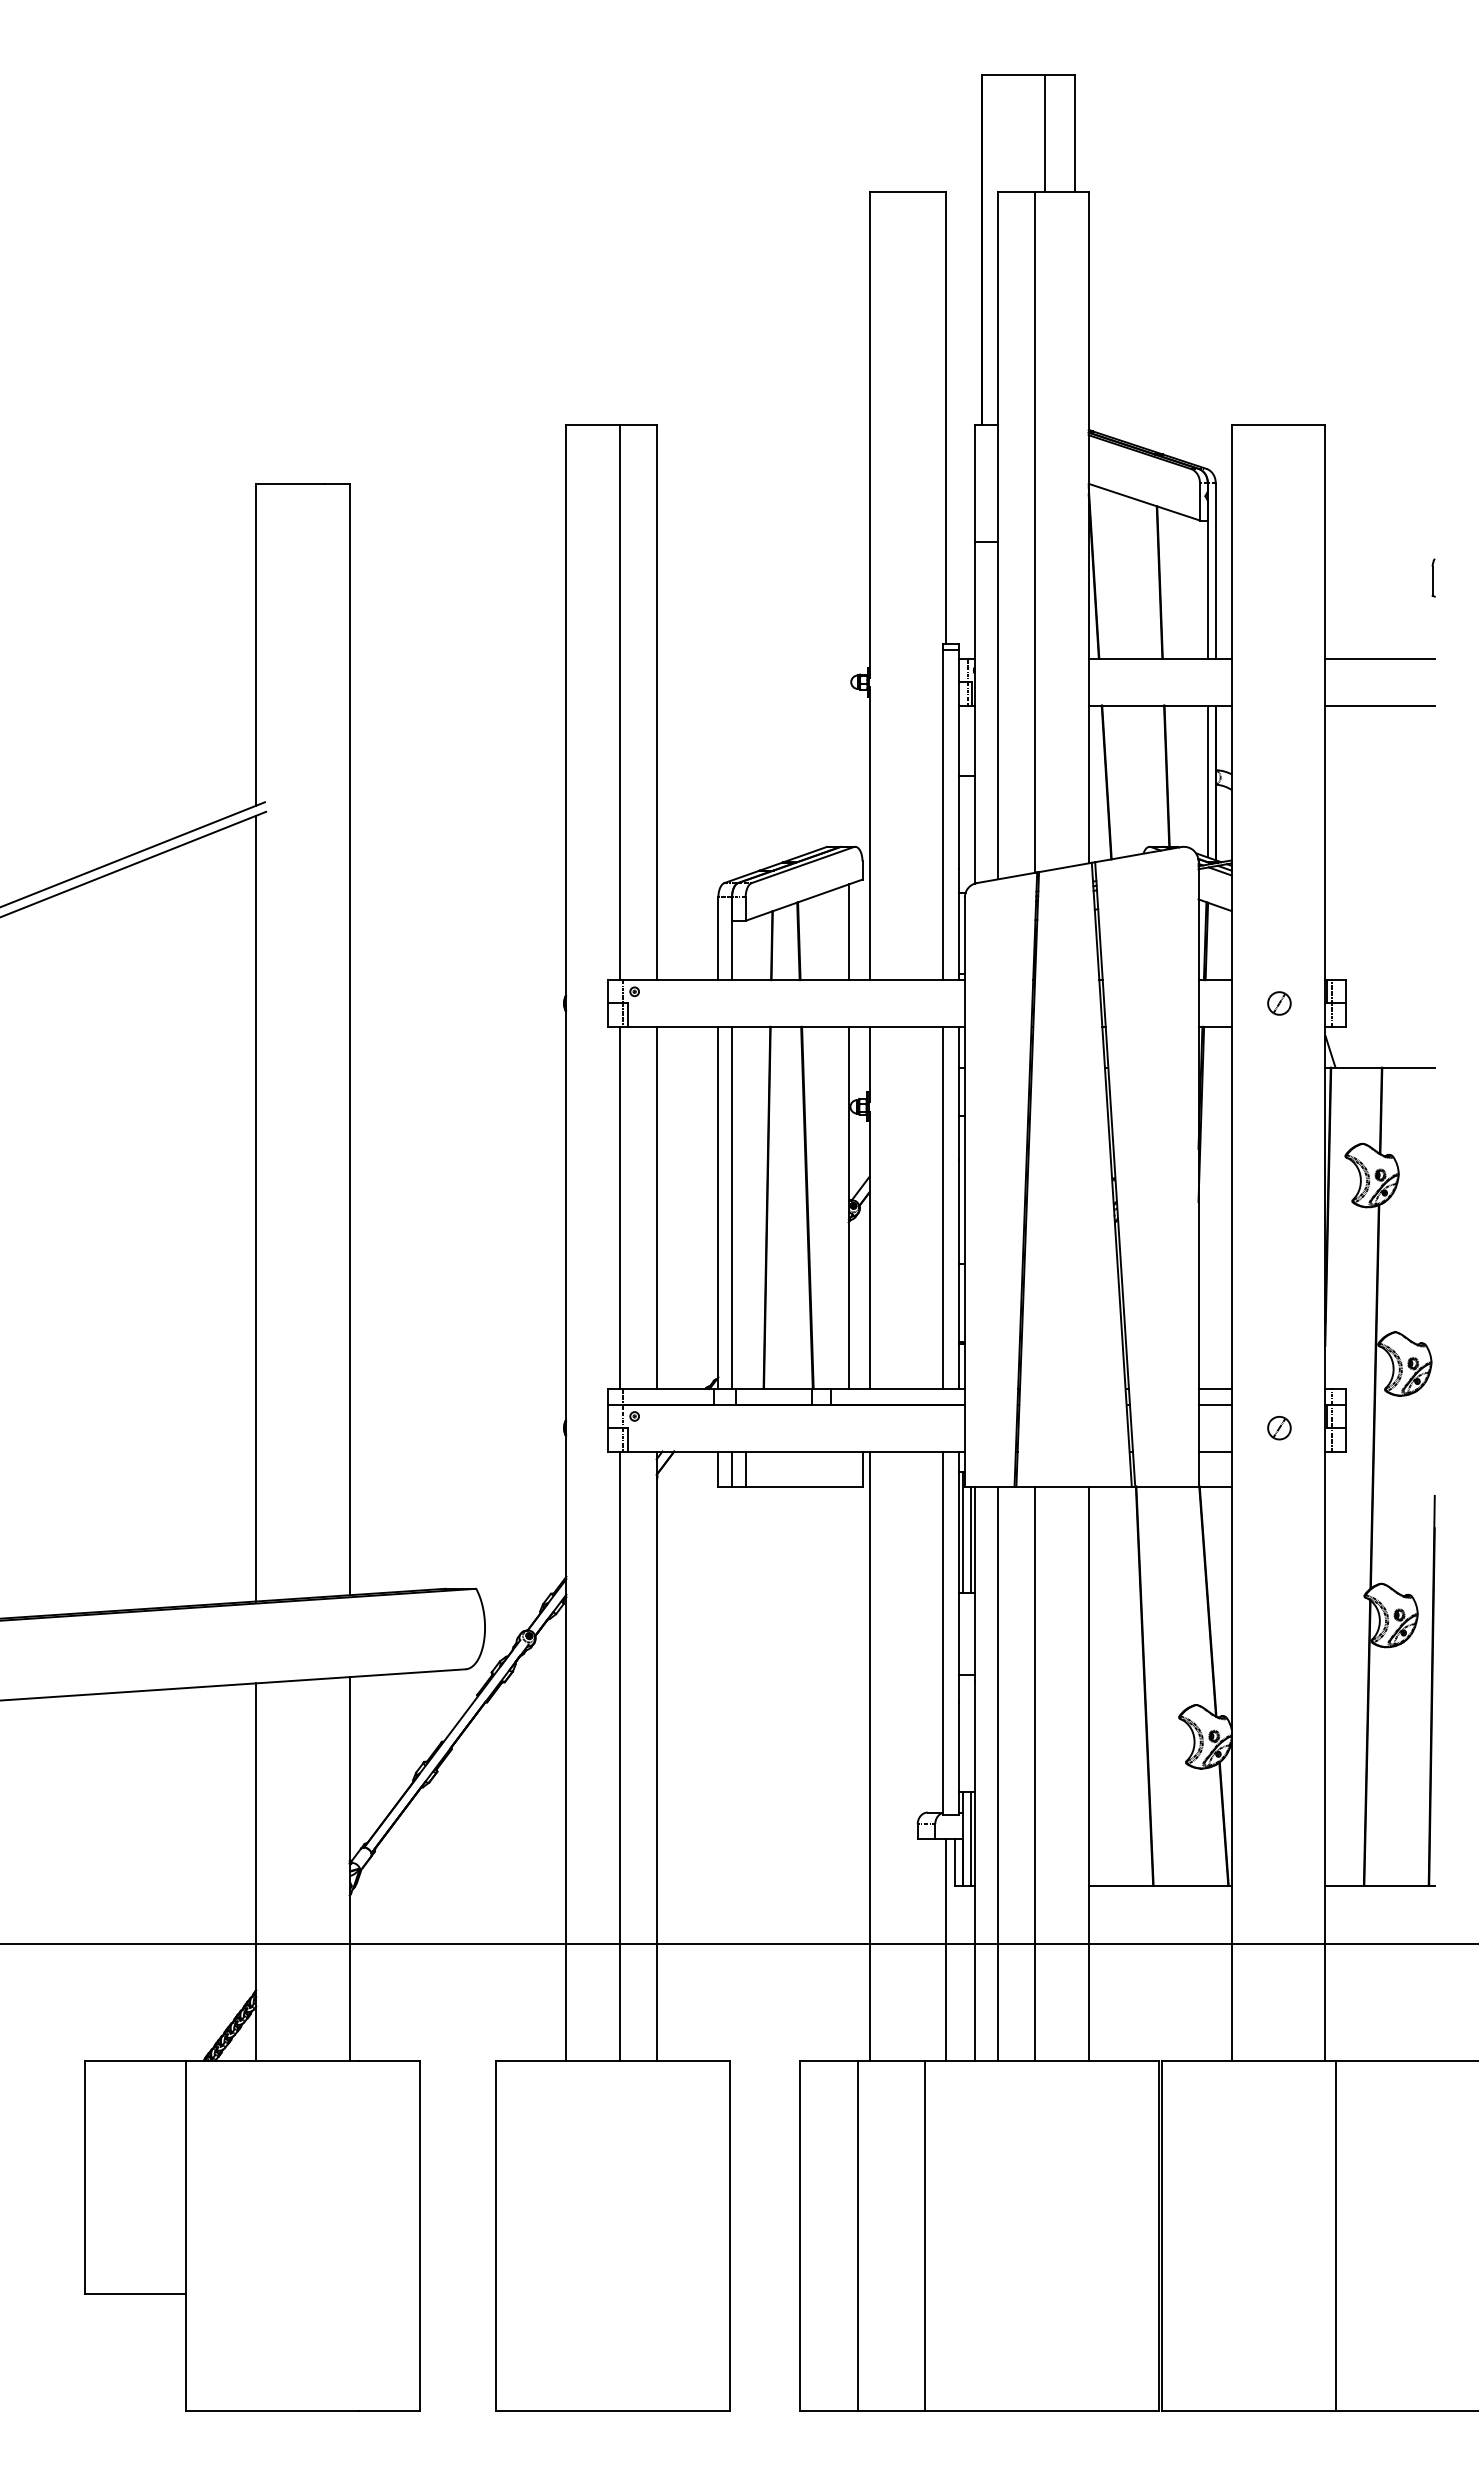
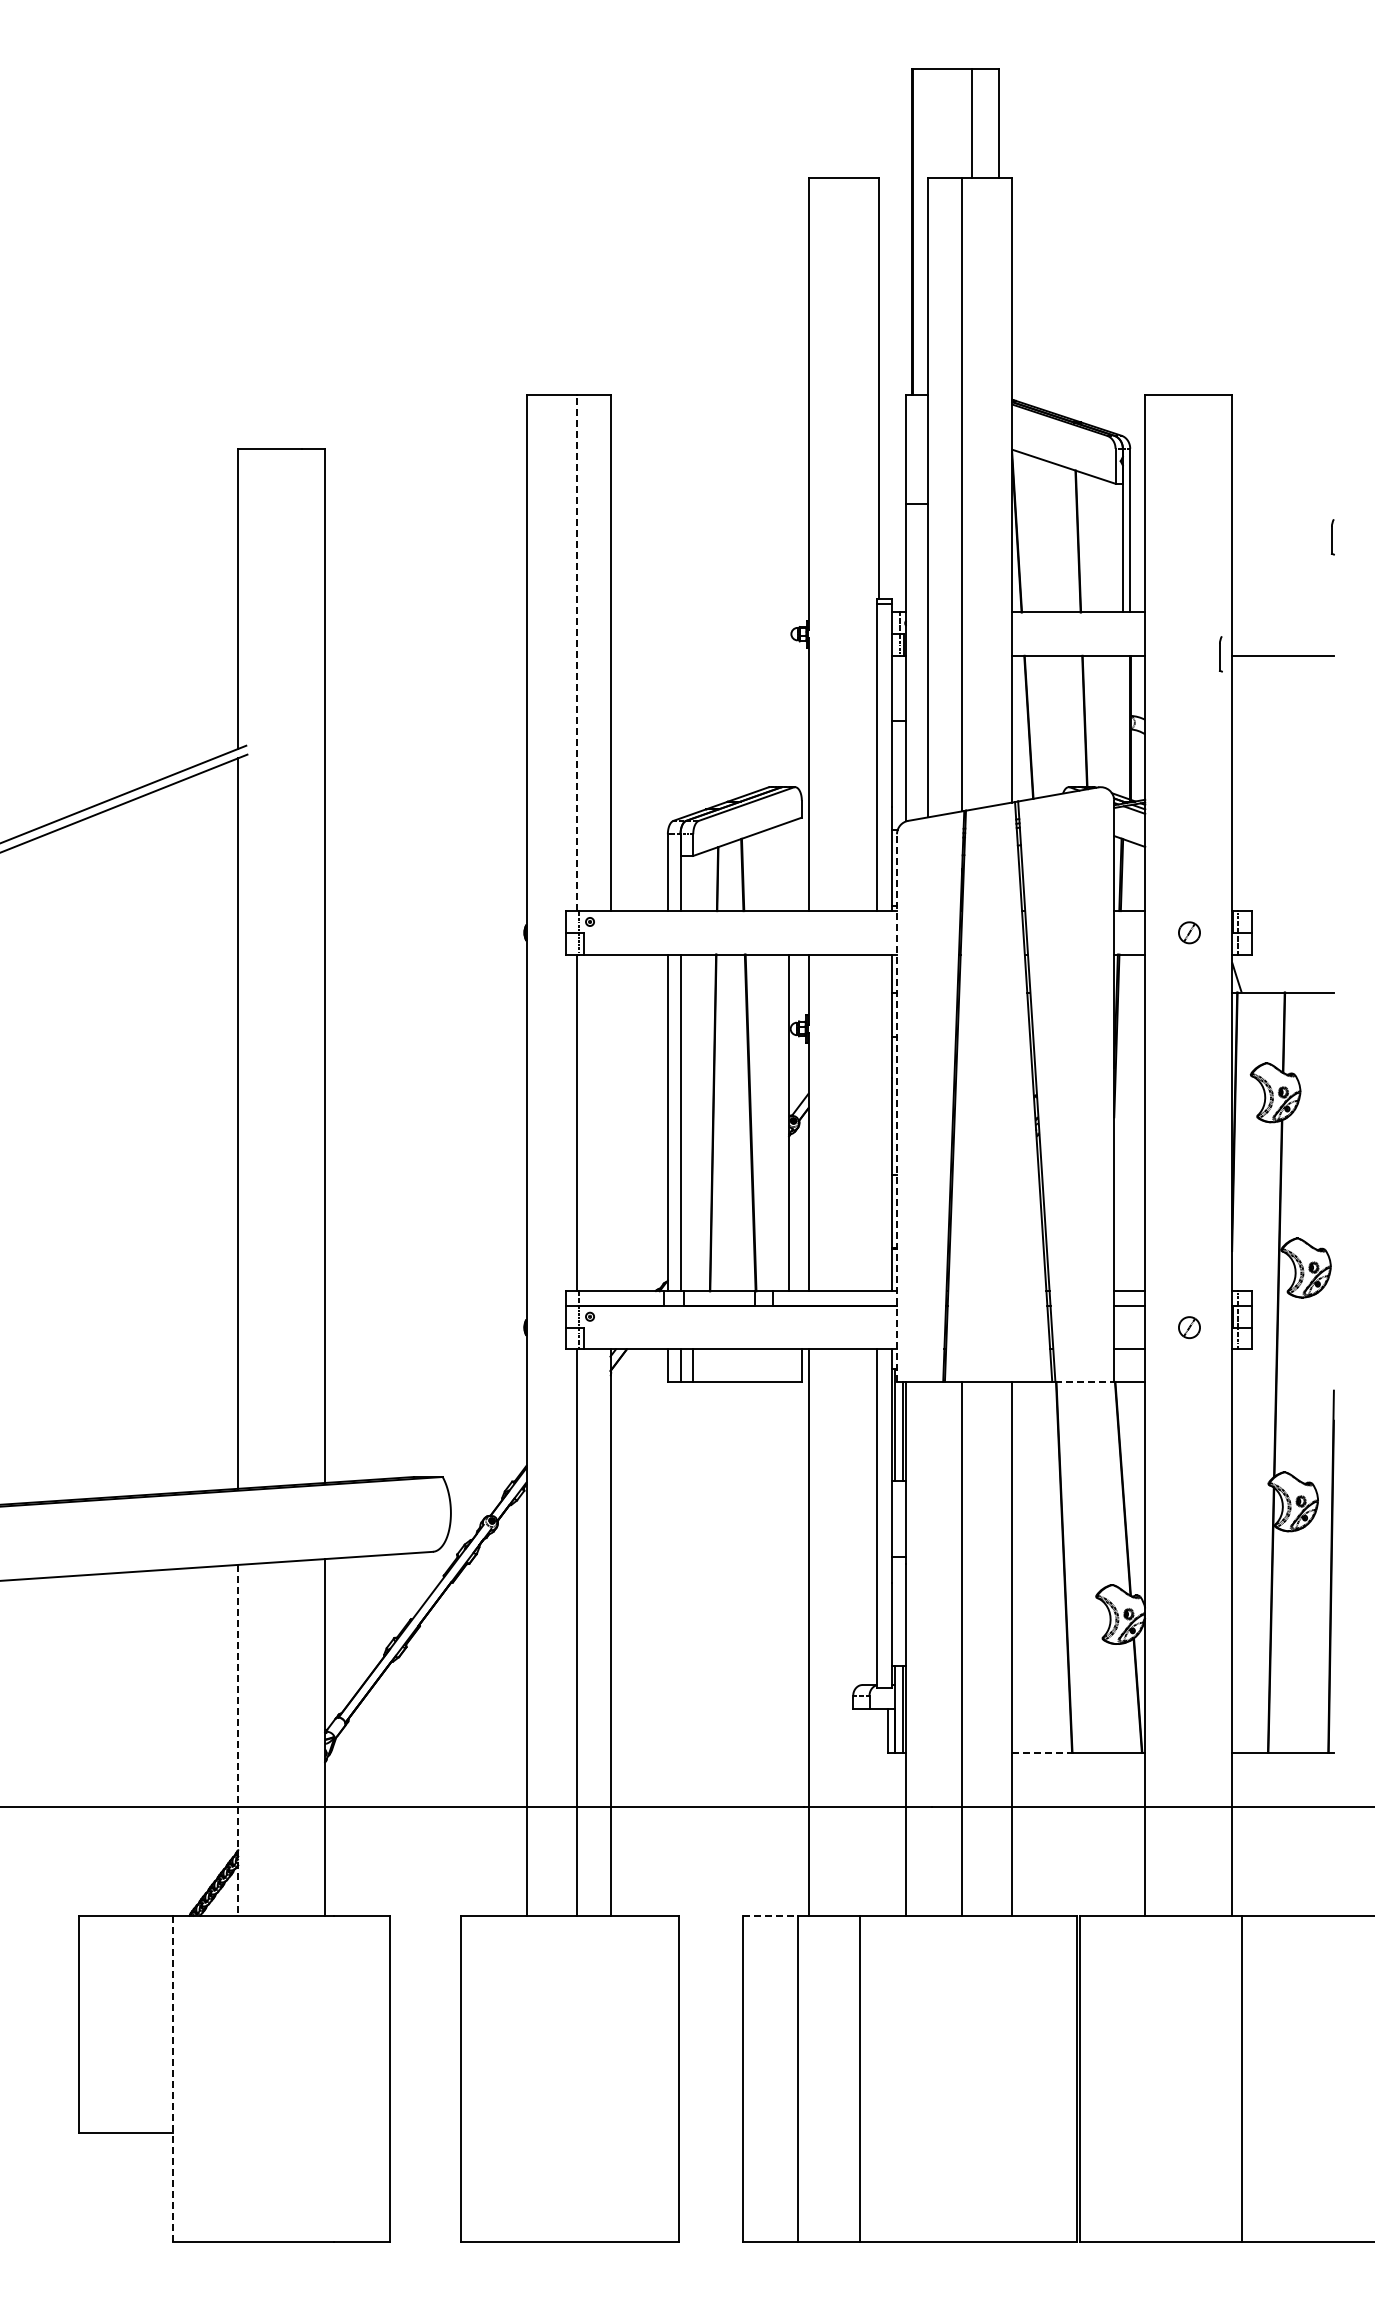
line: (1379, 658) -> (1282, 612), removed
line: (620, 703) -> (576, 653), solid -> dashed
part: (1312, 704) -> (1220, 654), added
line: (1207, 781) -> (1122, 726), removed
line: (849, 932) -> (789, 866), removed
line: (965, 1192) -> (897, 1108), solid -> dashed
line: (656, 1207) -> (610, 1122), removed
line: (942, 1207) -> (876, 1122), removed
line: (1167, 1486) -> (1085, 1381), solid -> dashed
line: (998, 1773) -> (928, 1648), removed
line: (256, 1872) -> (238, 1740), solid -> dashed
line: (1121, 1885) -> (1042, 1752), solid -> dashed
line: (946, 1949) -> (879, 1812), removed
line: (829, 2060) -> (771, 1915), solid -> dashed
line: (186, 2235) -> (173, 2078), solid -> dashed

